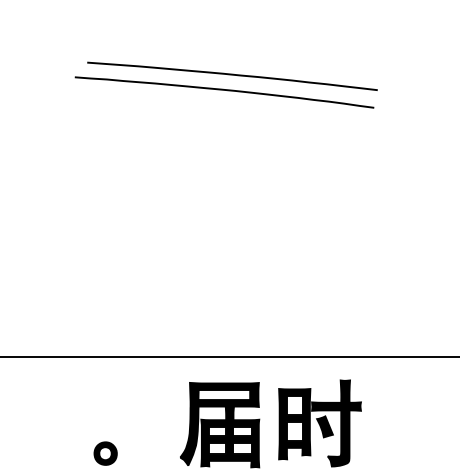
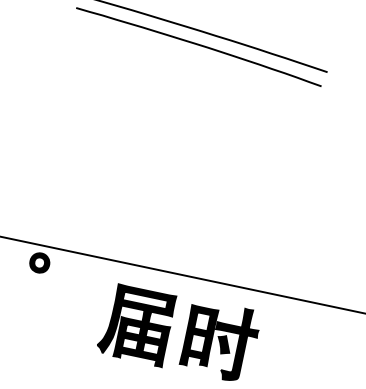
part: (105, 453) -> (39, 262), moved

